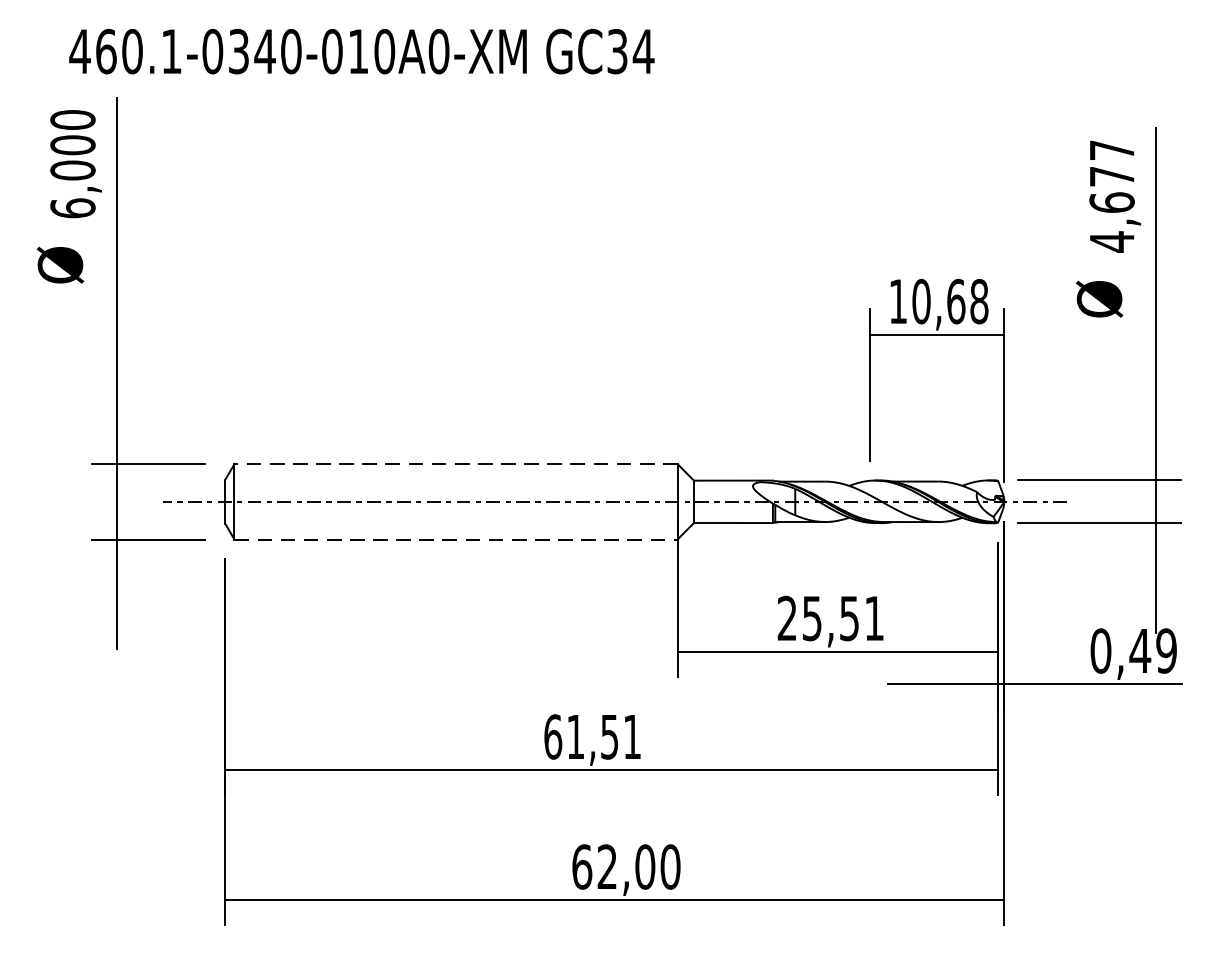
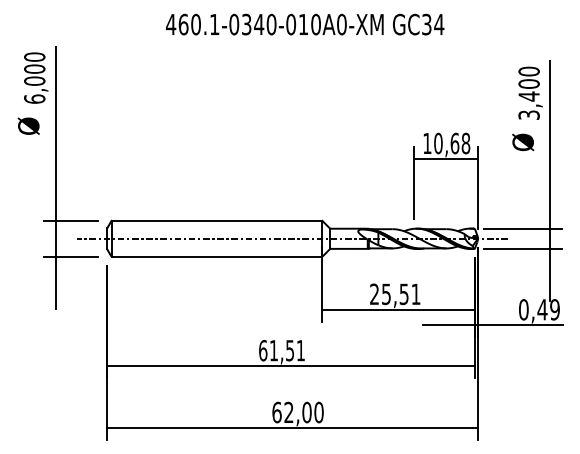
text: (362, 51) -> (305, 24), moved
text: (1110, 196) -> (528, 93), 4,677 -> 3,400
line: (455, 463) -> (216, 220), dashed -> solid
line: (457, 539) -> (217, 256), dashed -> solid

